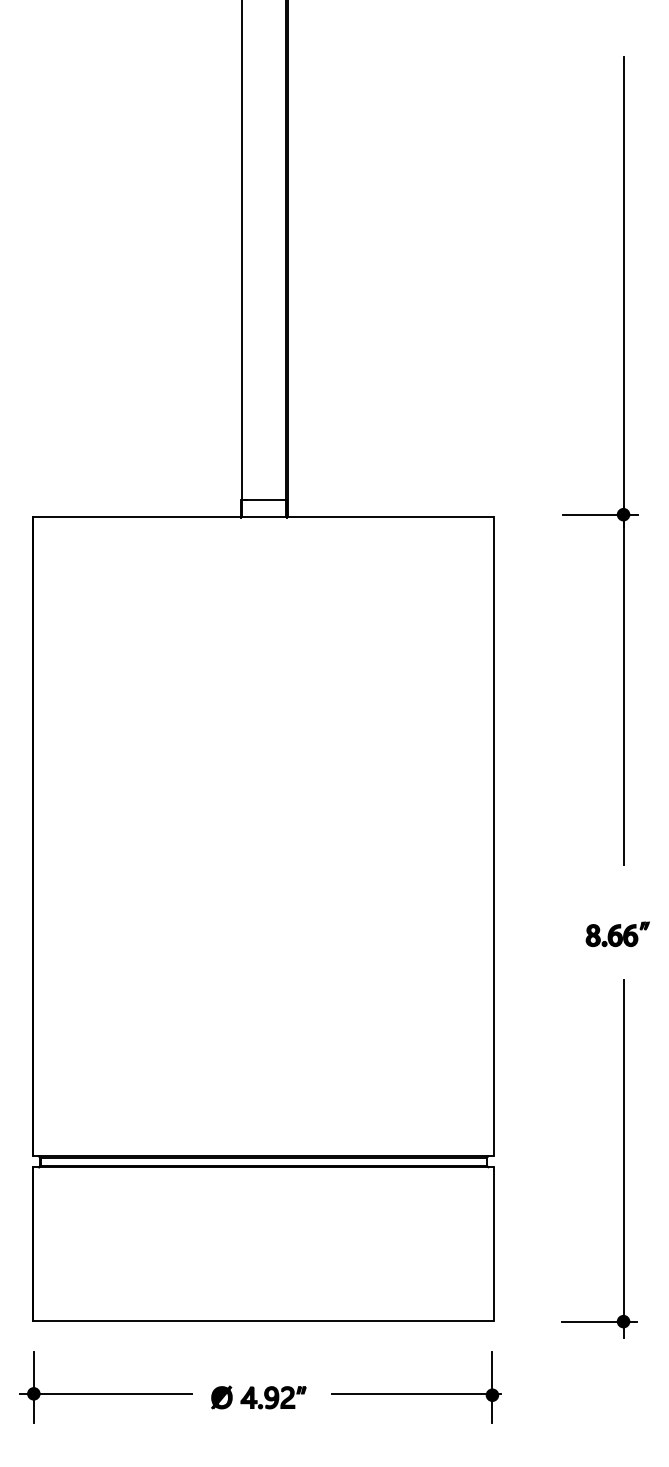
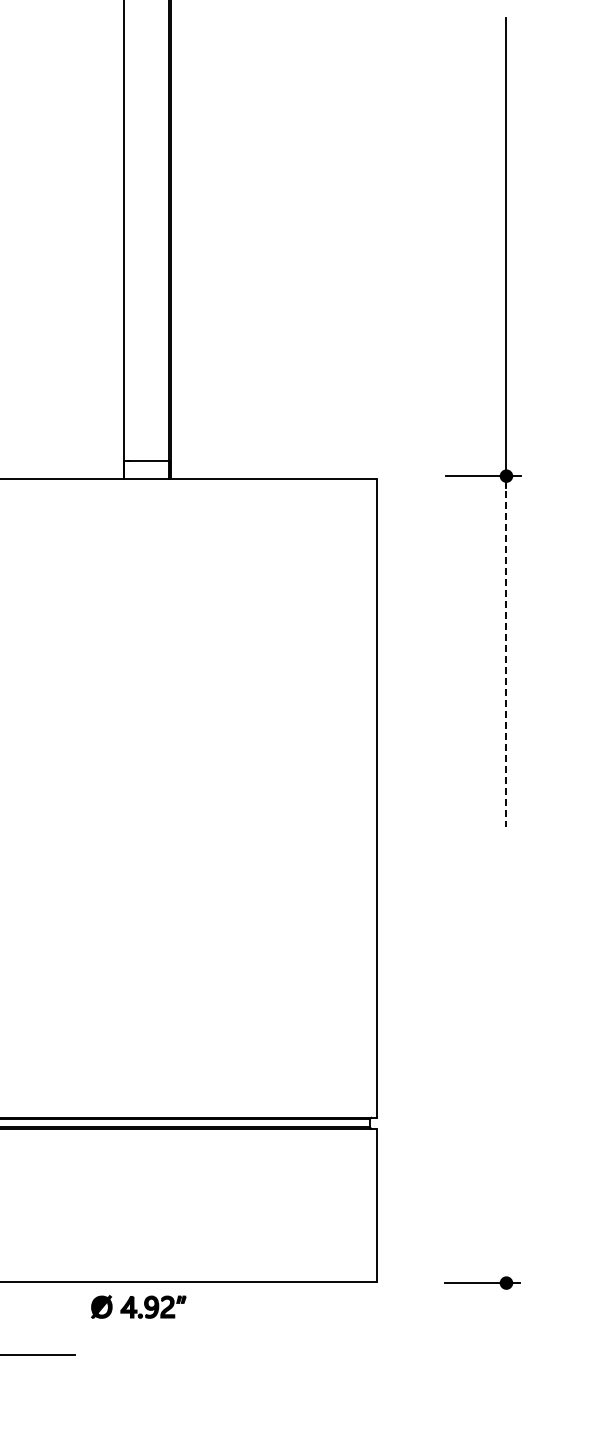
line: (623, 686) -> (506, 647), solid -> dashed
part: (617, 934) -> (500, 895), removed
line: (623, 1158) -> (506, 1119), removed
part: (416, 1387) -> (299, 1348), removed
part: (258, 1397) -> (138, 1306), moved

